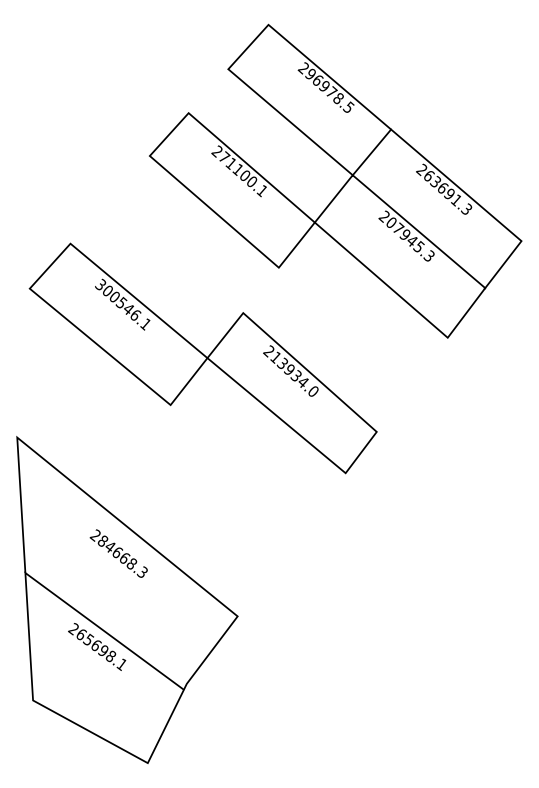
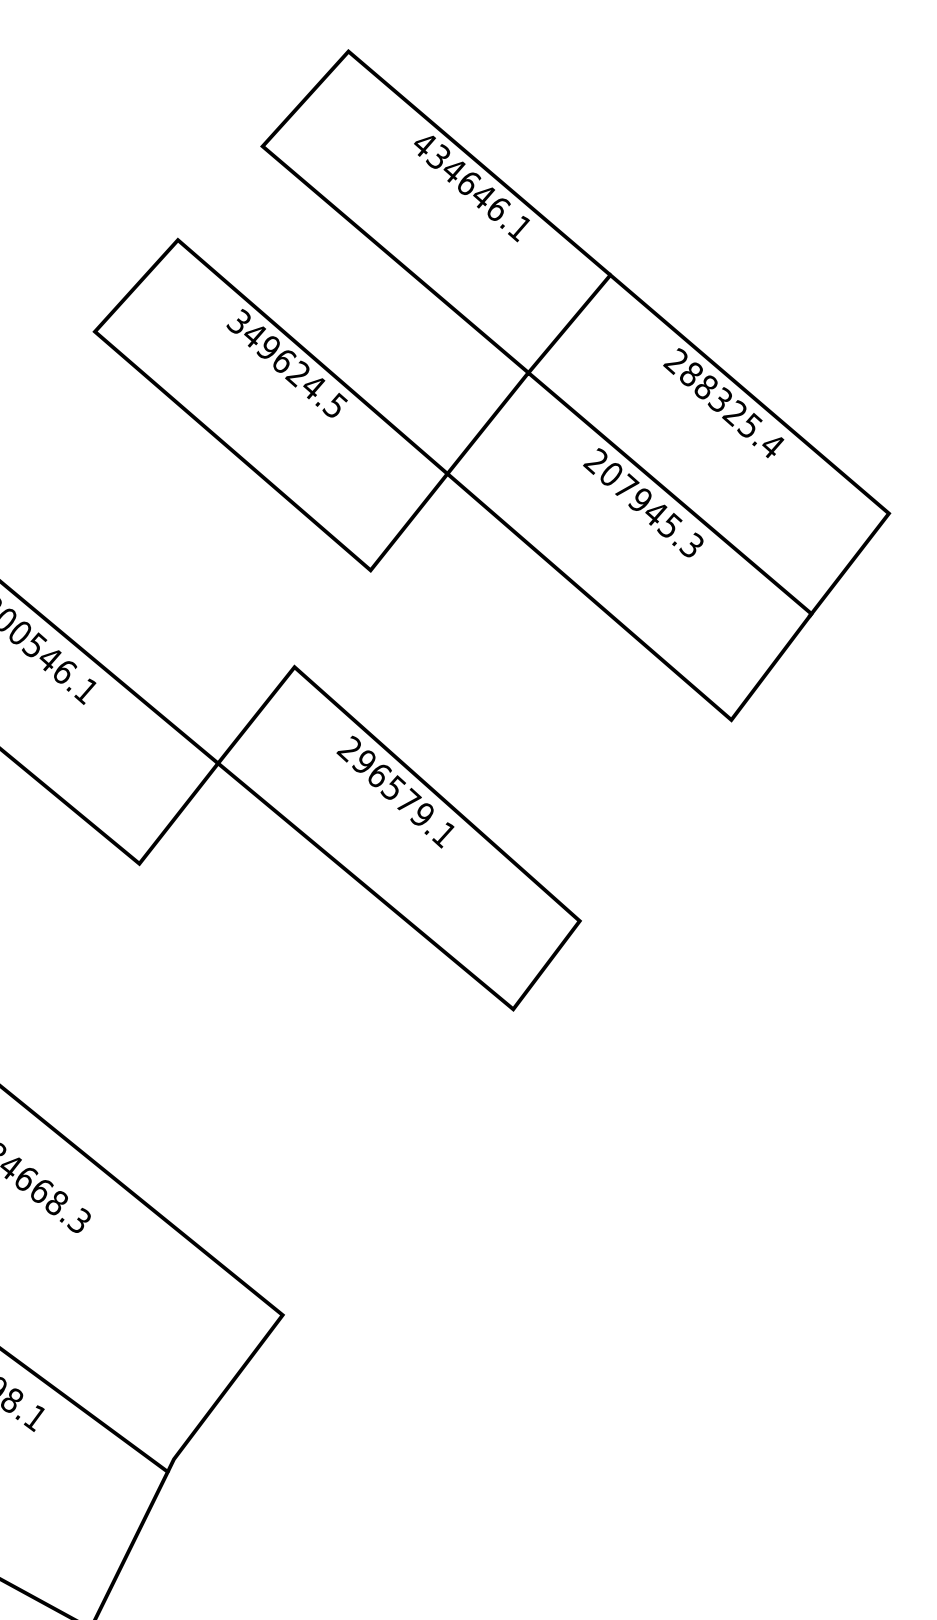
text: (325, 87) -> (470, 185), 296978.5 -> 434646.1
text: (239, 171) -> (286, 364), 271100.1 -> 349624.5
text: (447, 192) -> (730, 409), 263691.3 -> 288325.4
text: (294, 374) -> (404, 798), 213934.0 -> 296579.1

